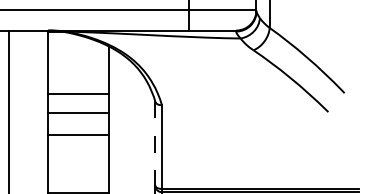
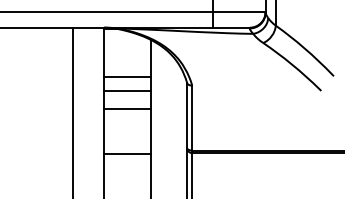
line: (155, 143) -> (187, 115), dashed -> solid

